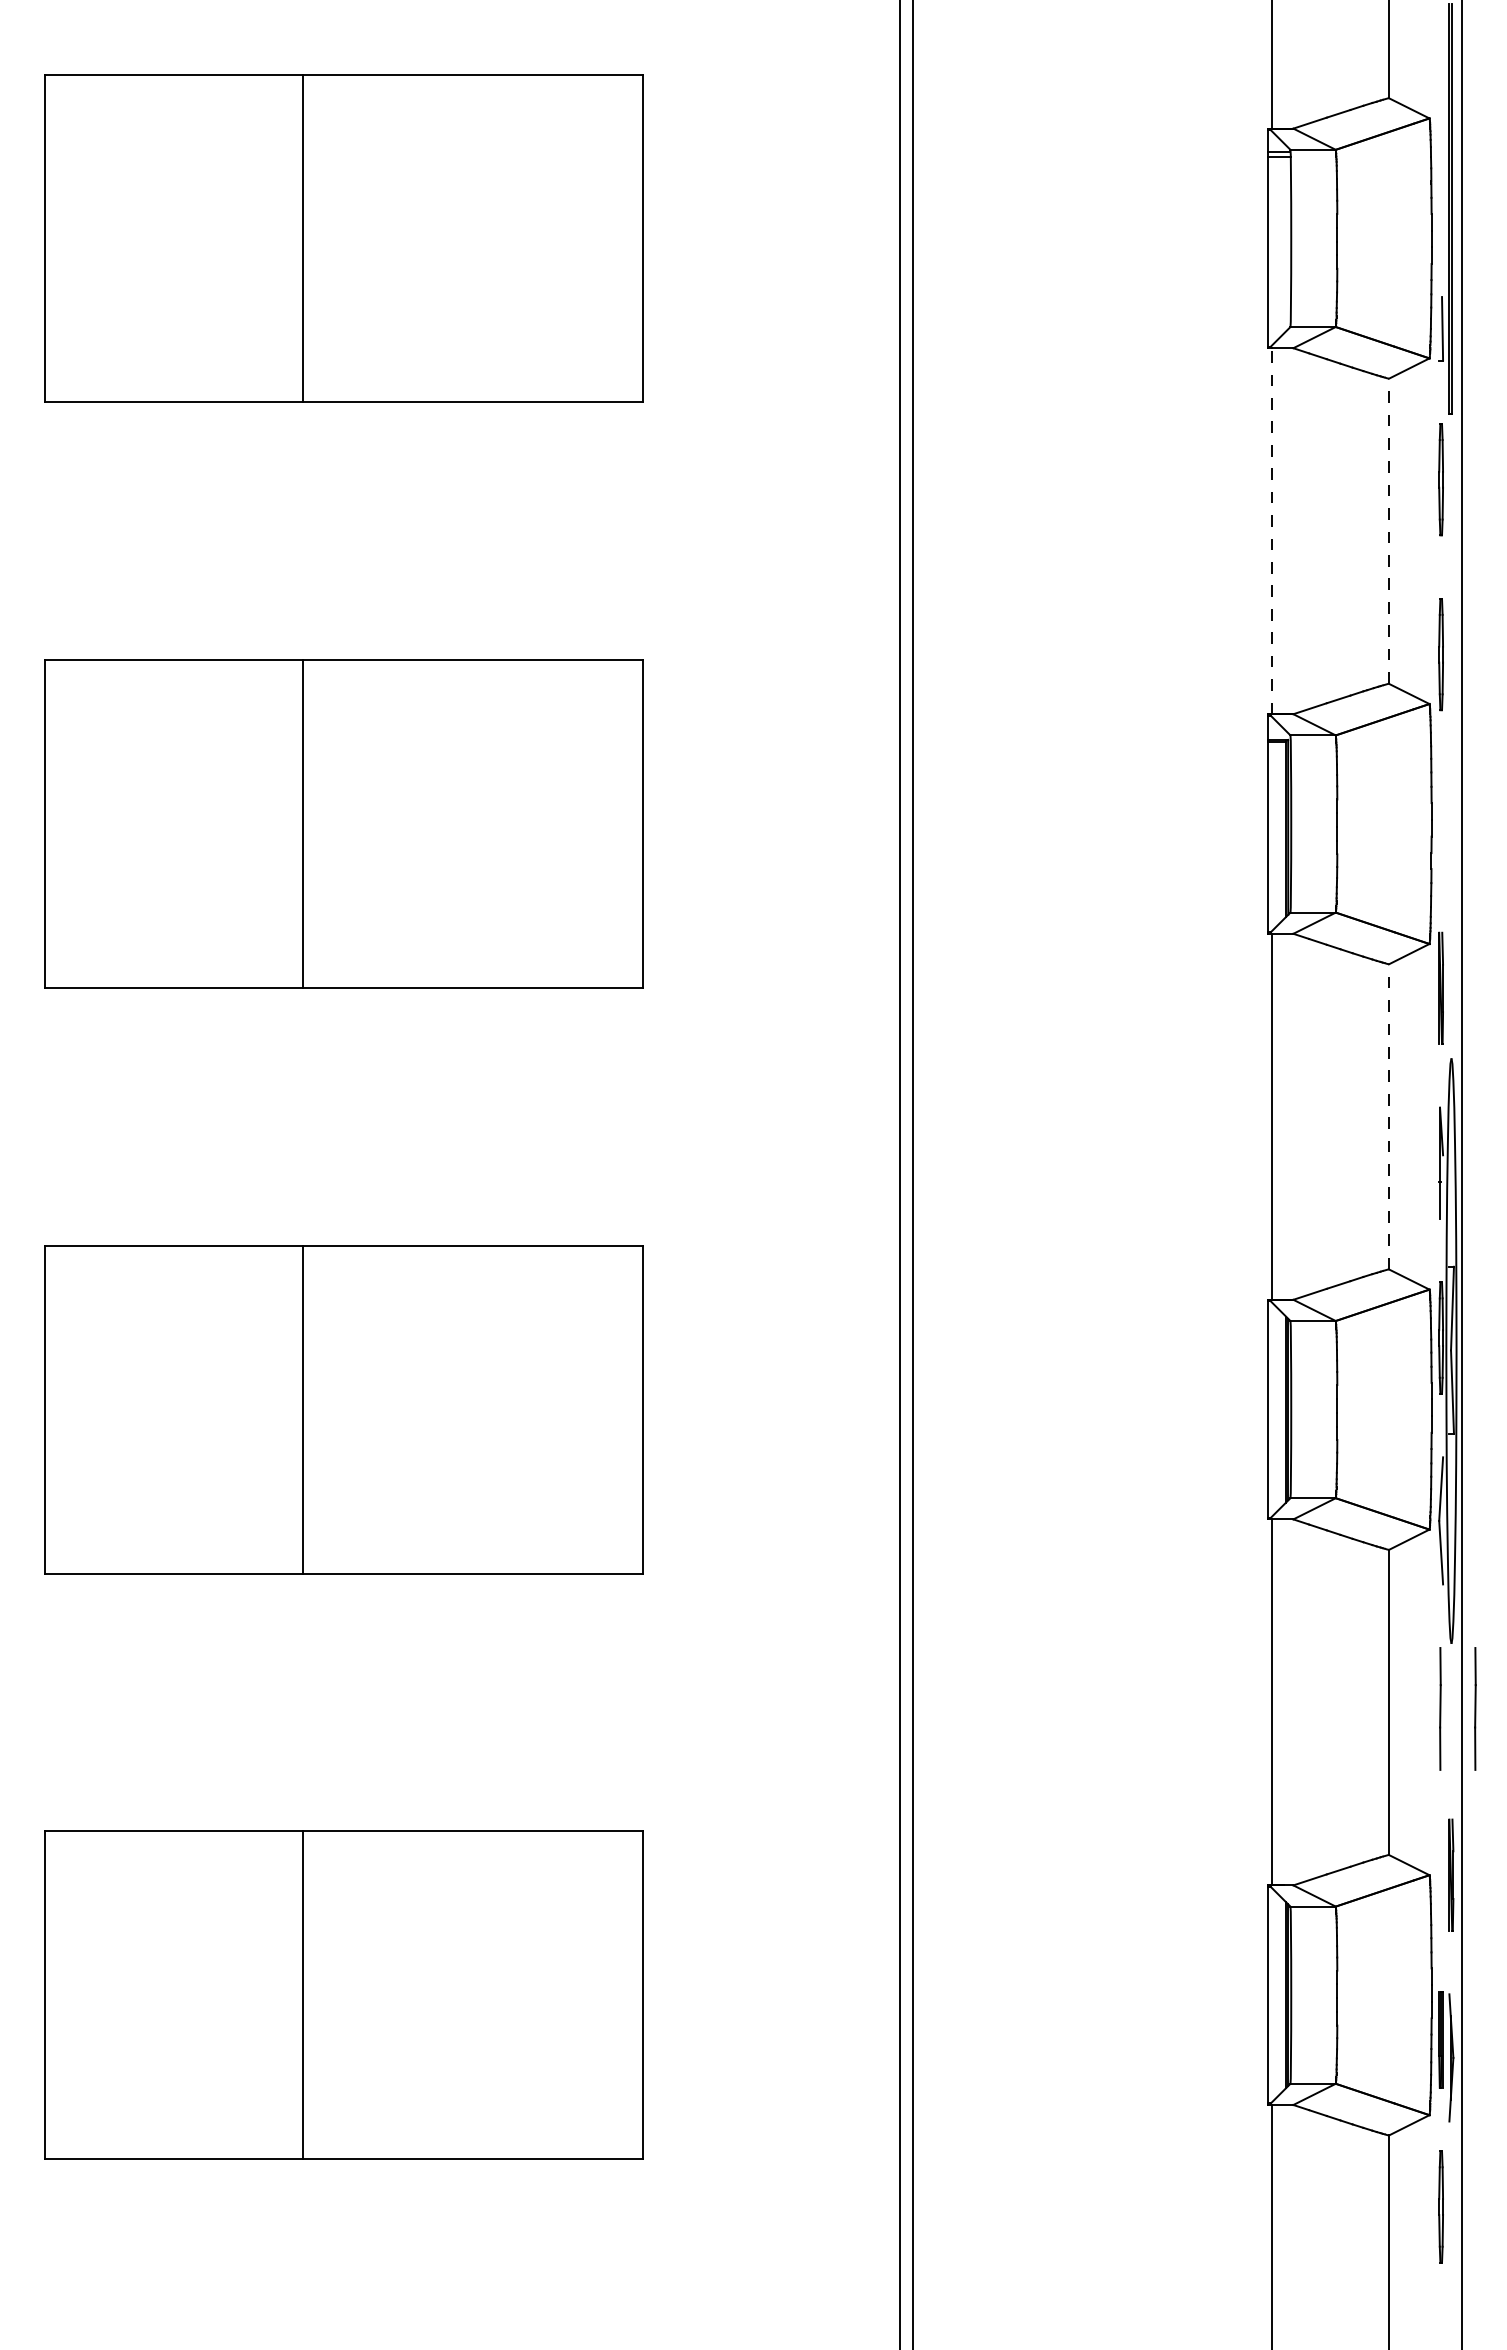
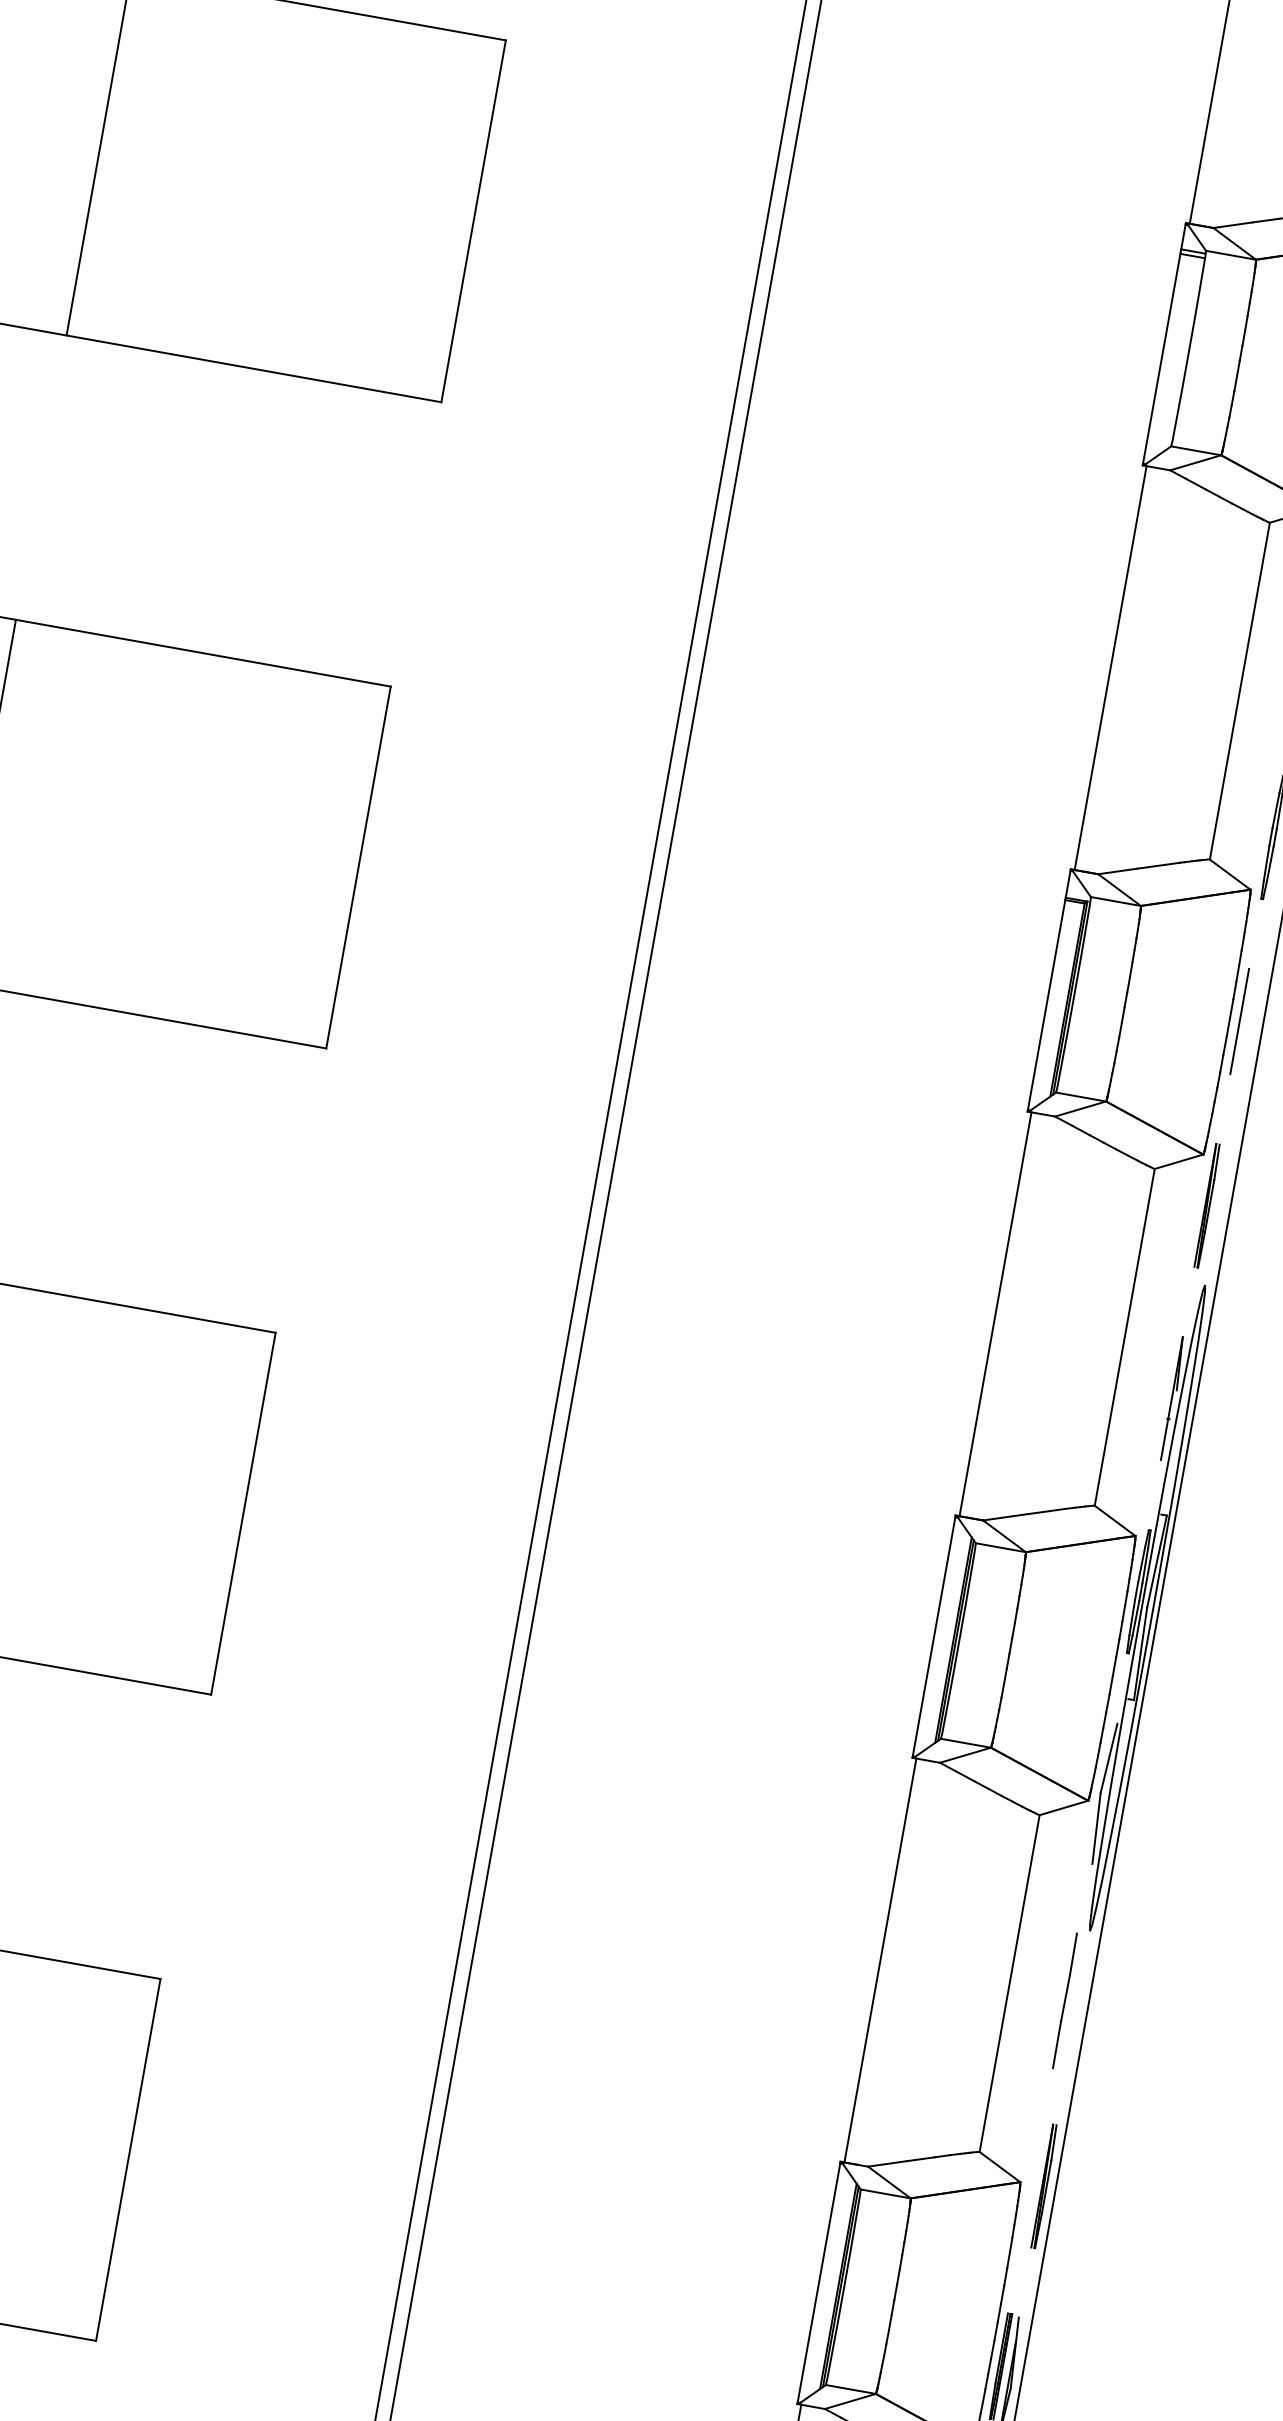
line: (1271, 531) -> (1110, 668), dashed -> solid
line: (1389, 531) -> (1240, 691), dashed -> solid
line: (1440, 821) -> (1239, 1021), added
line: (1389, 1116) -> (1125, 1337), dashed -> solid
line: (1475, 1708) -> (1103, 2007), removed

